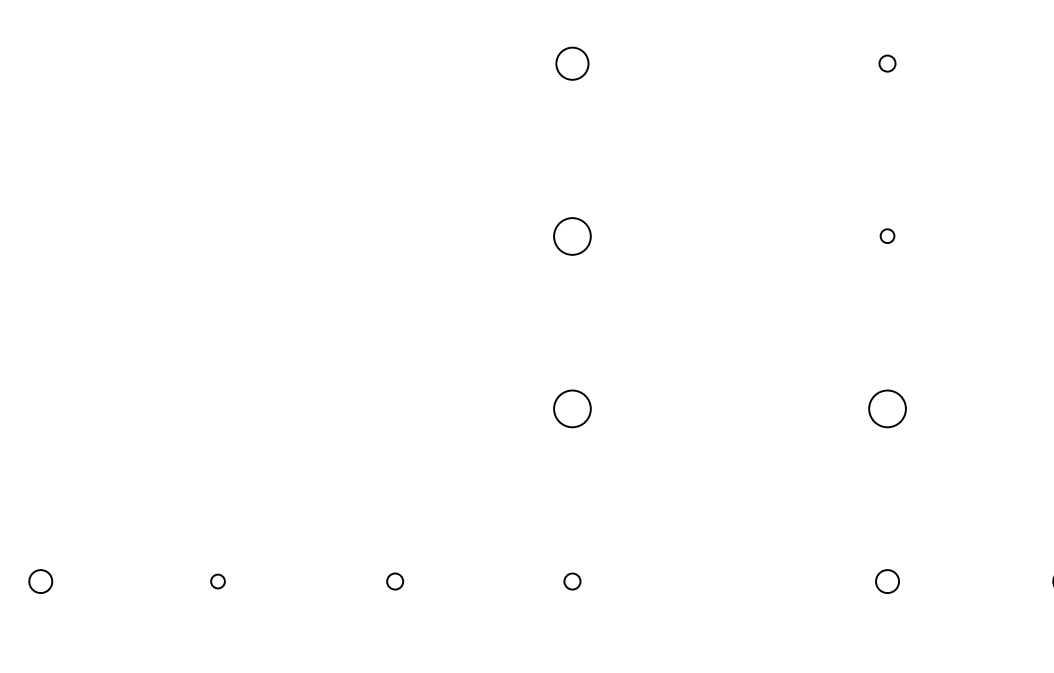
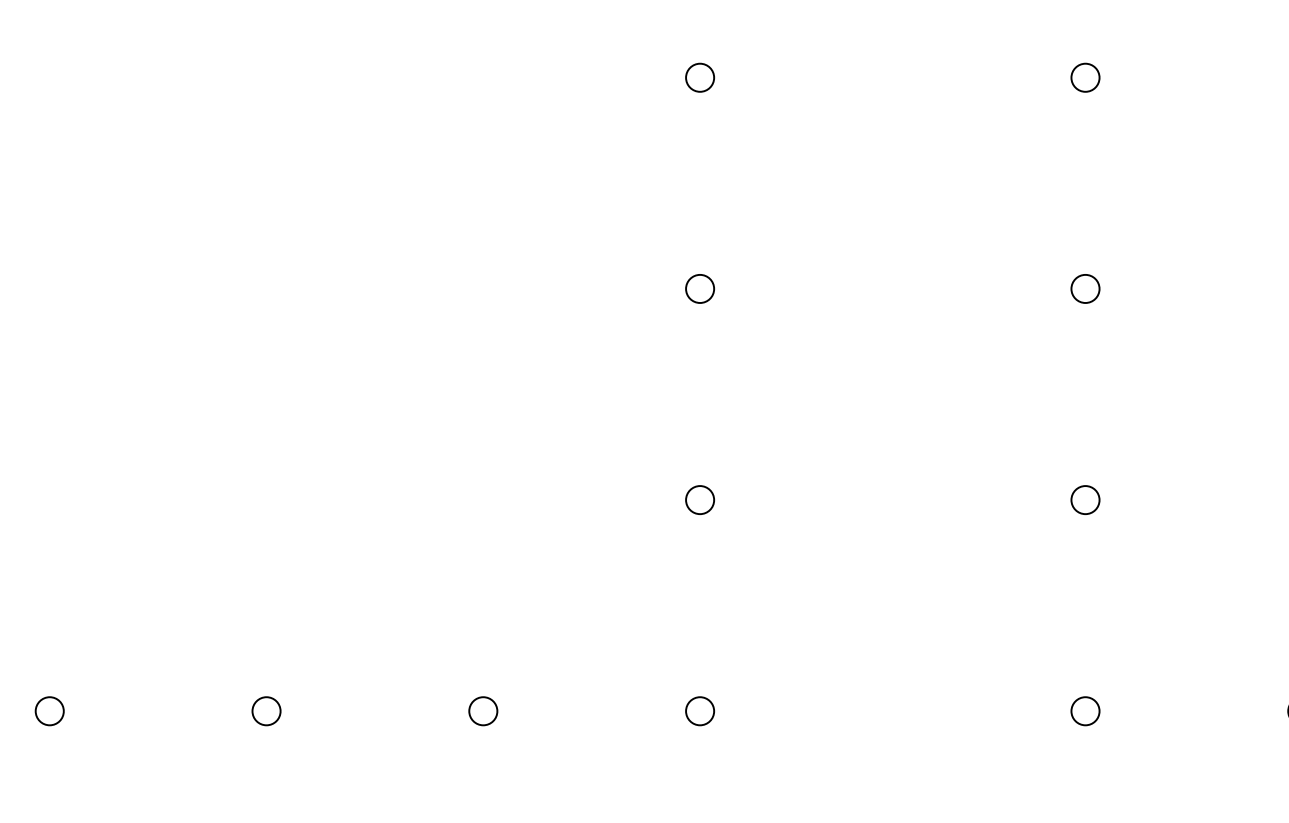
circle: (572, 63) -> (700, 77), size x0.71
circle: (887, 63) -> (1085, 77), size x1.43
circle: (572, 235) -> (700, 287), size x0.62
circle: (887, 235) -> (1085, 287), size x1.67
circle: (572, 408) -> (700, 499), size x0.62
circle: (887, 408) -> (1085, 499), size x0.62
circle: (217, 581) -> (265, 711), size x1.67
circle: (394, 581) -> (482, 711), size x1.43
circle: (572, 581) -> (700, 711), size x1.43

